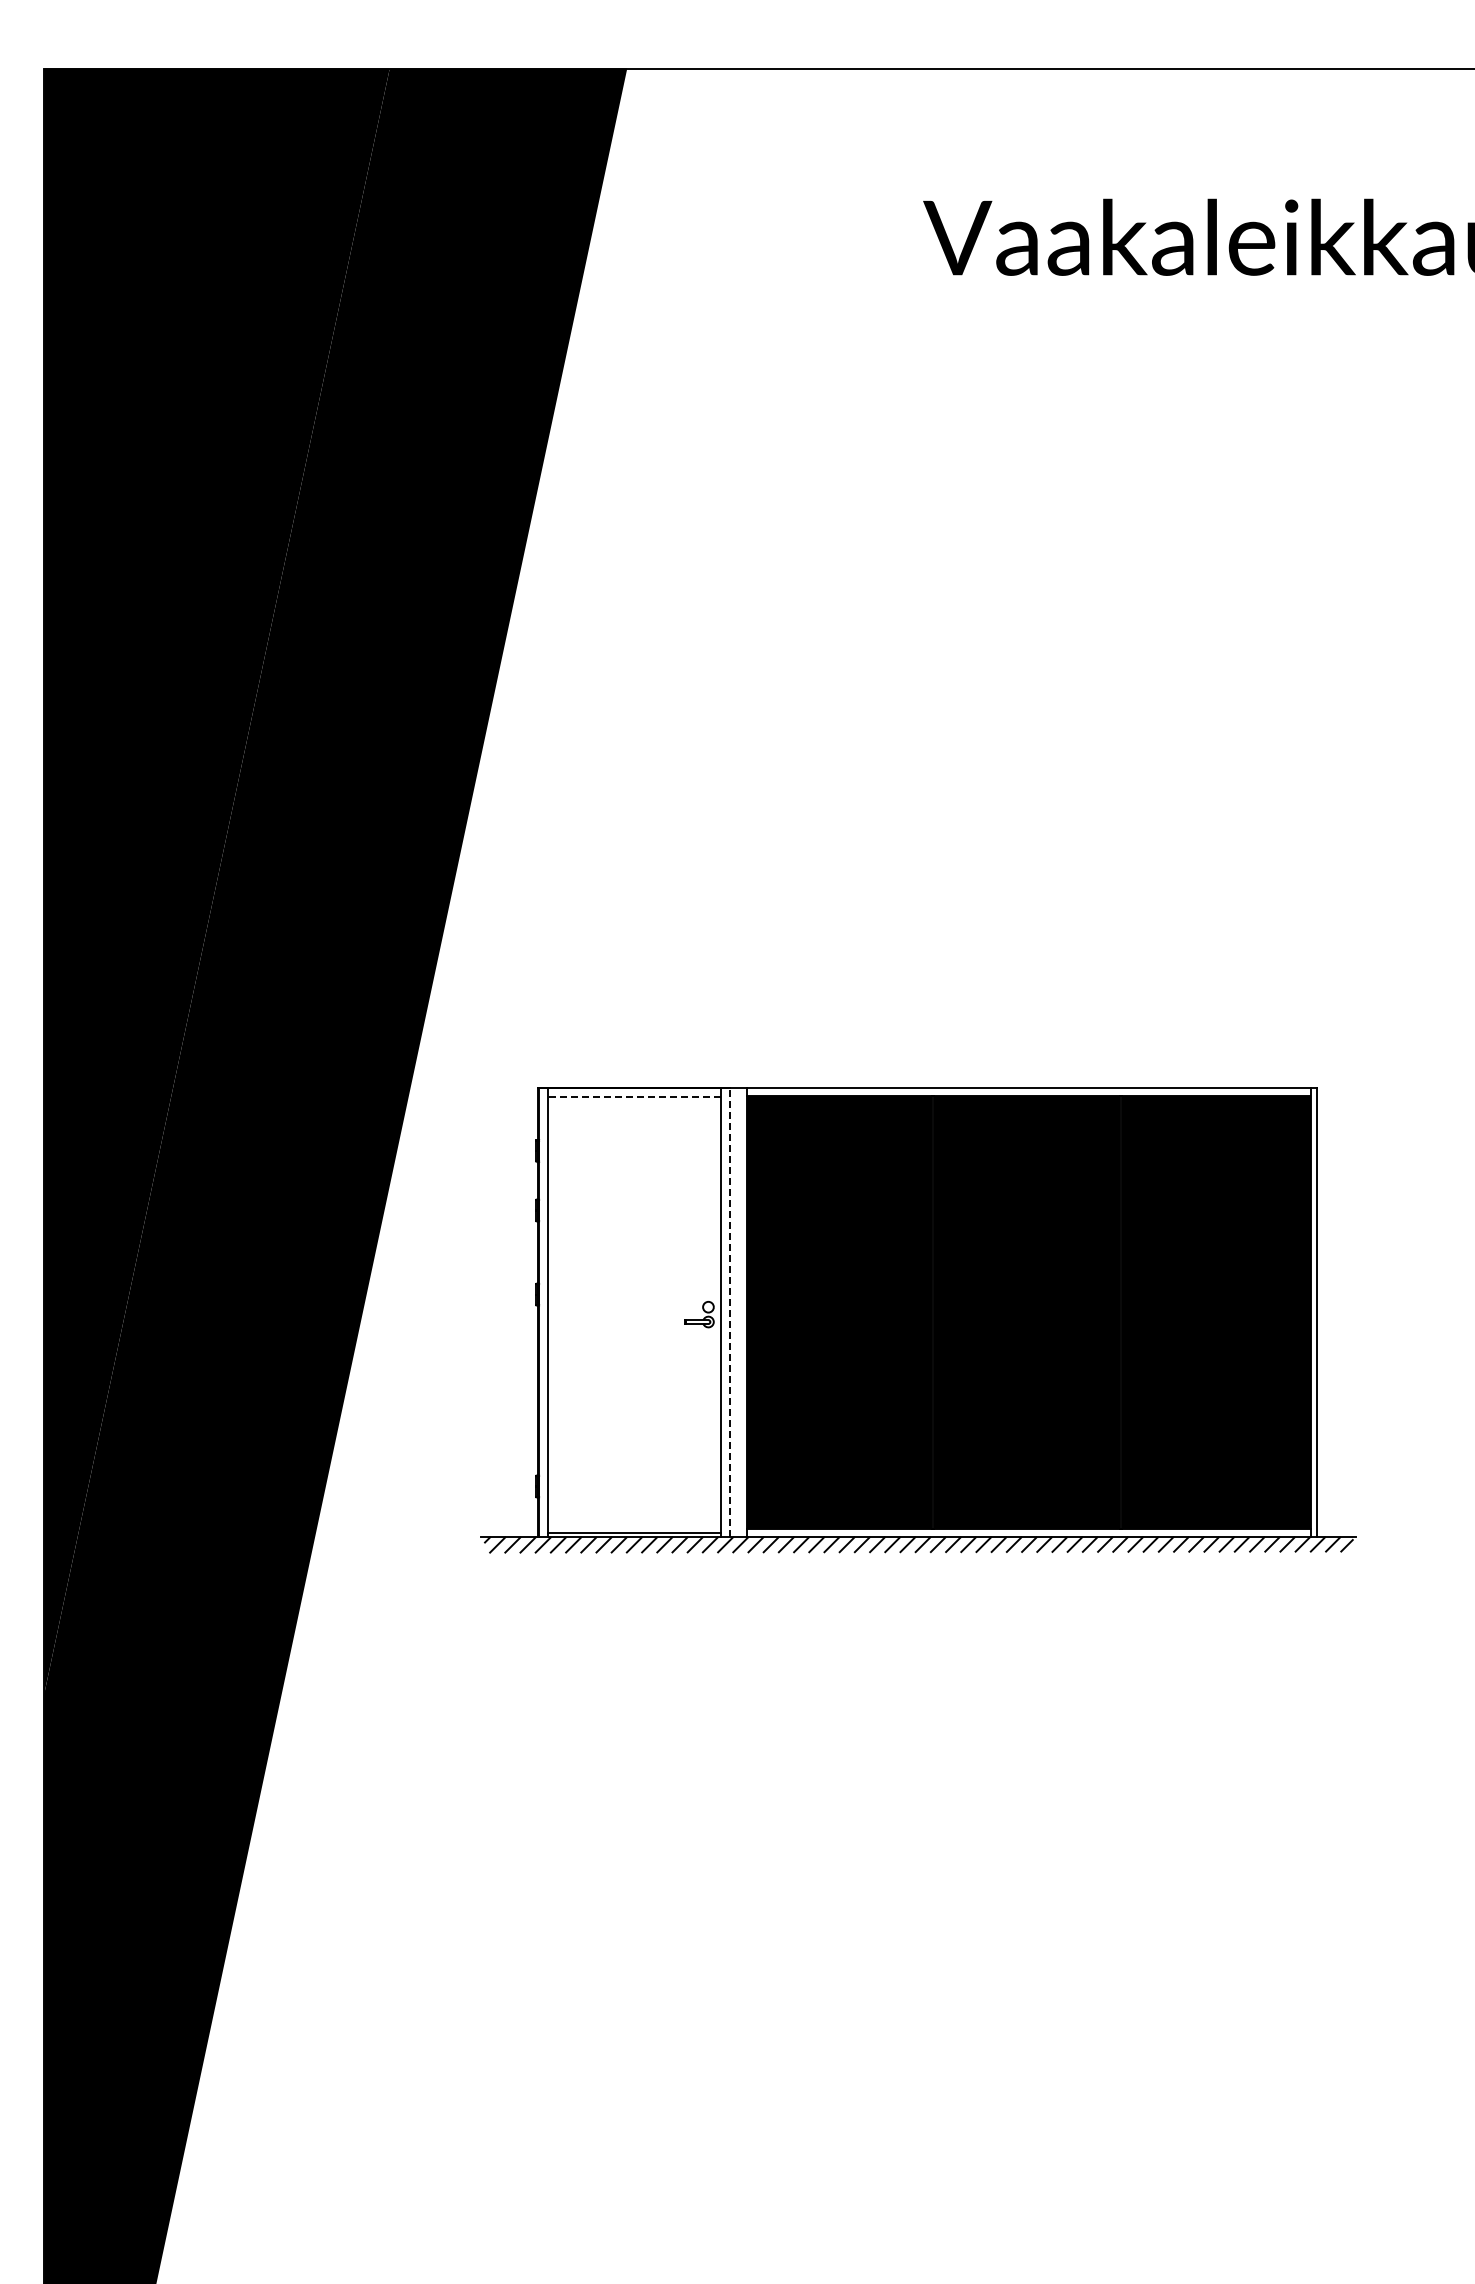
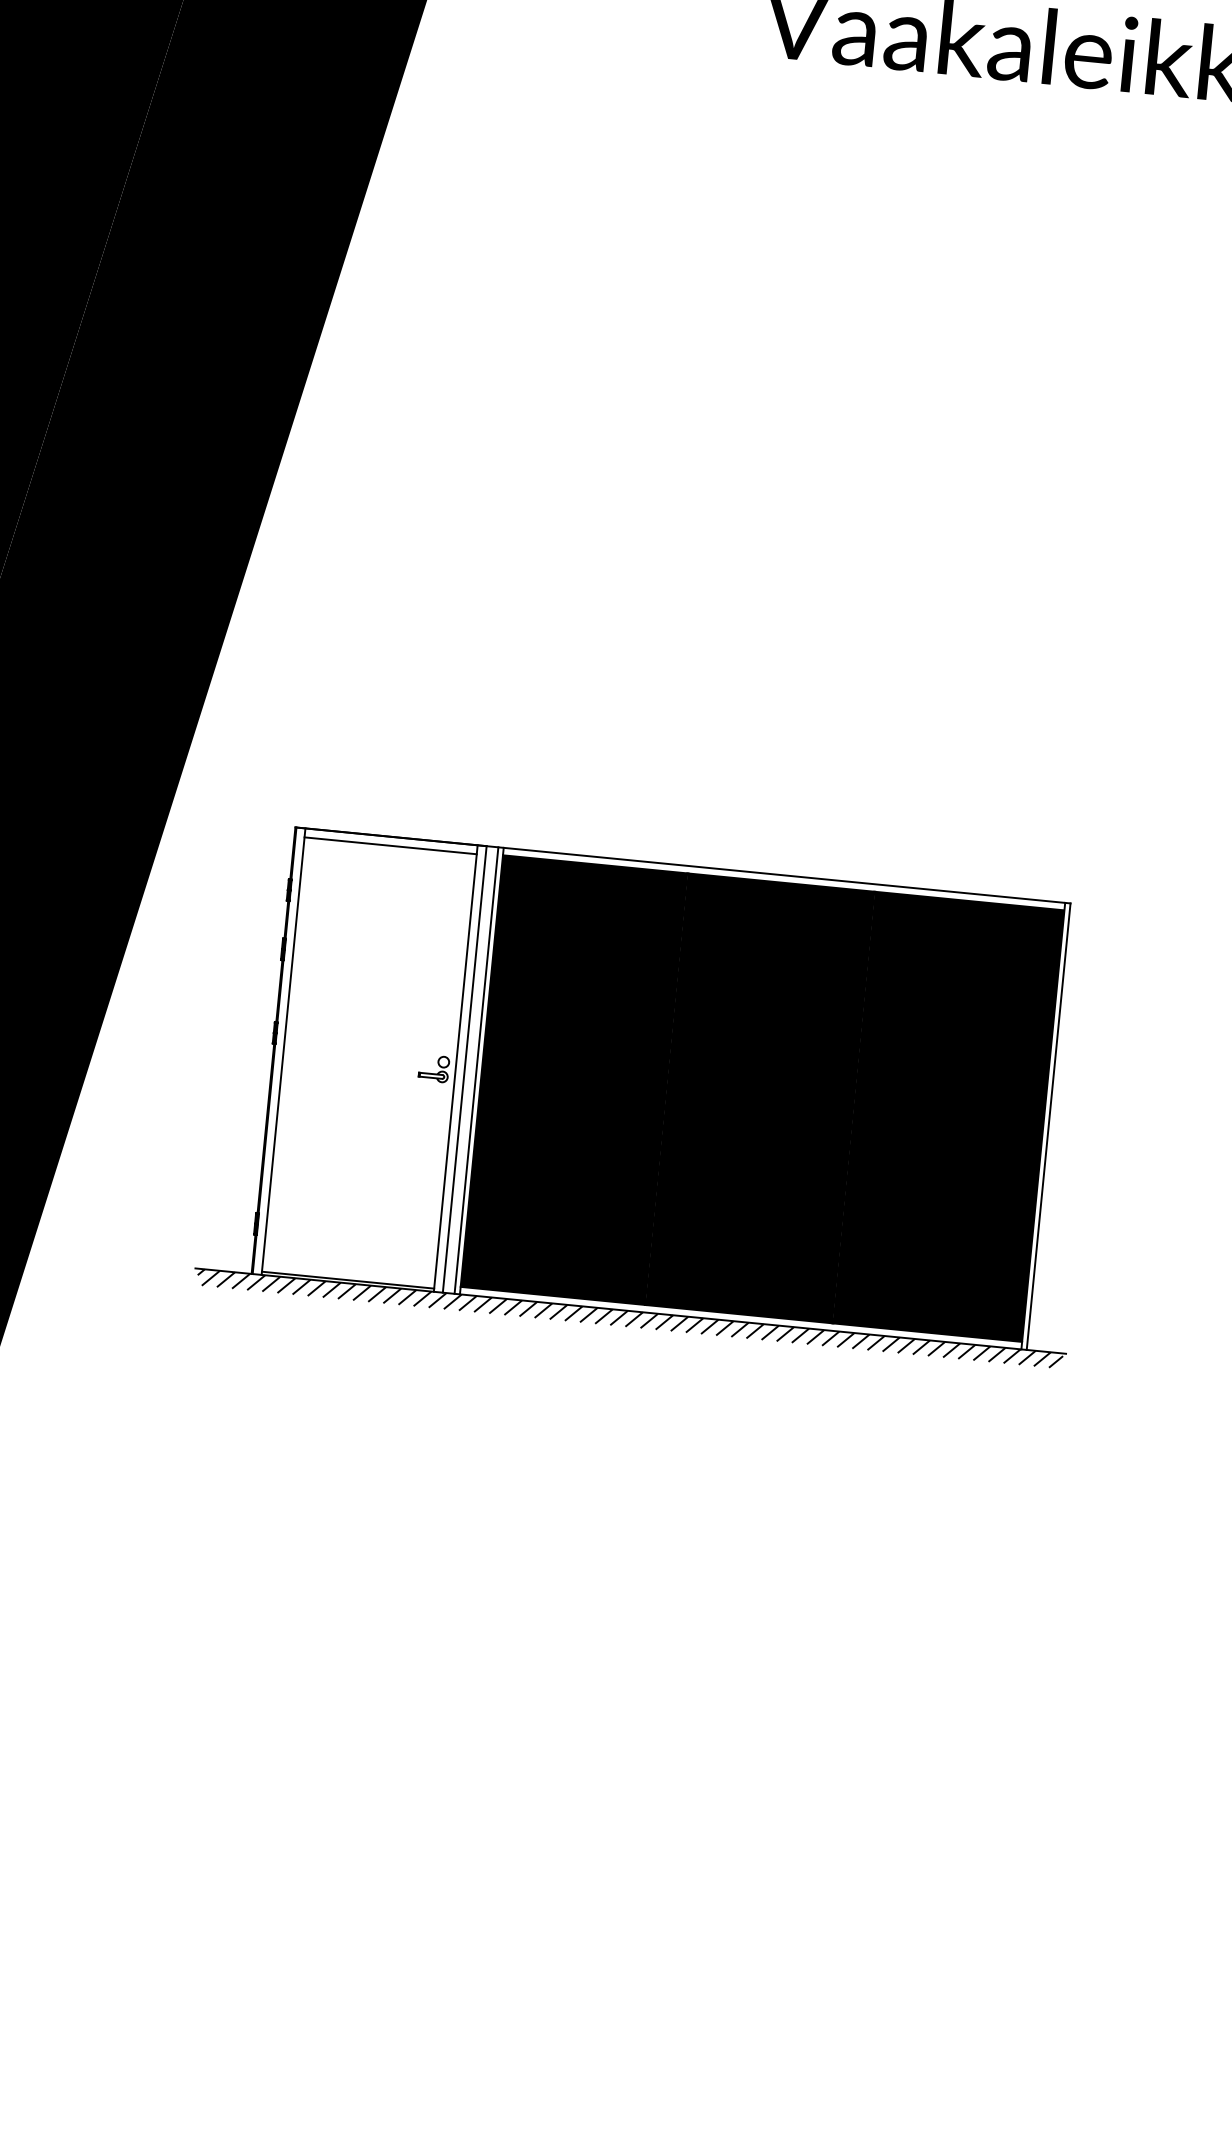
line: (634, 1097) -> (390, 846), dashed -> solid
line: (729, 1311) -> (464, 1068), dashed -> solid
line: (741, 1312) -> (476, 1070), added

